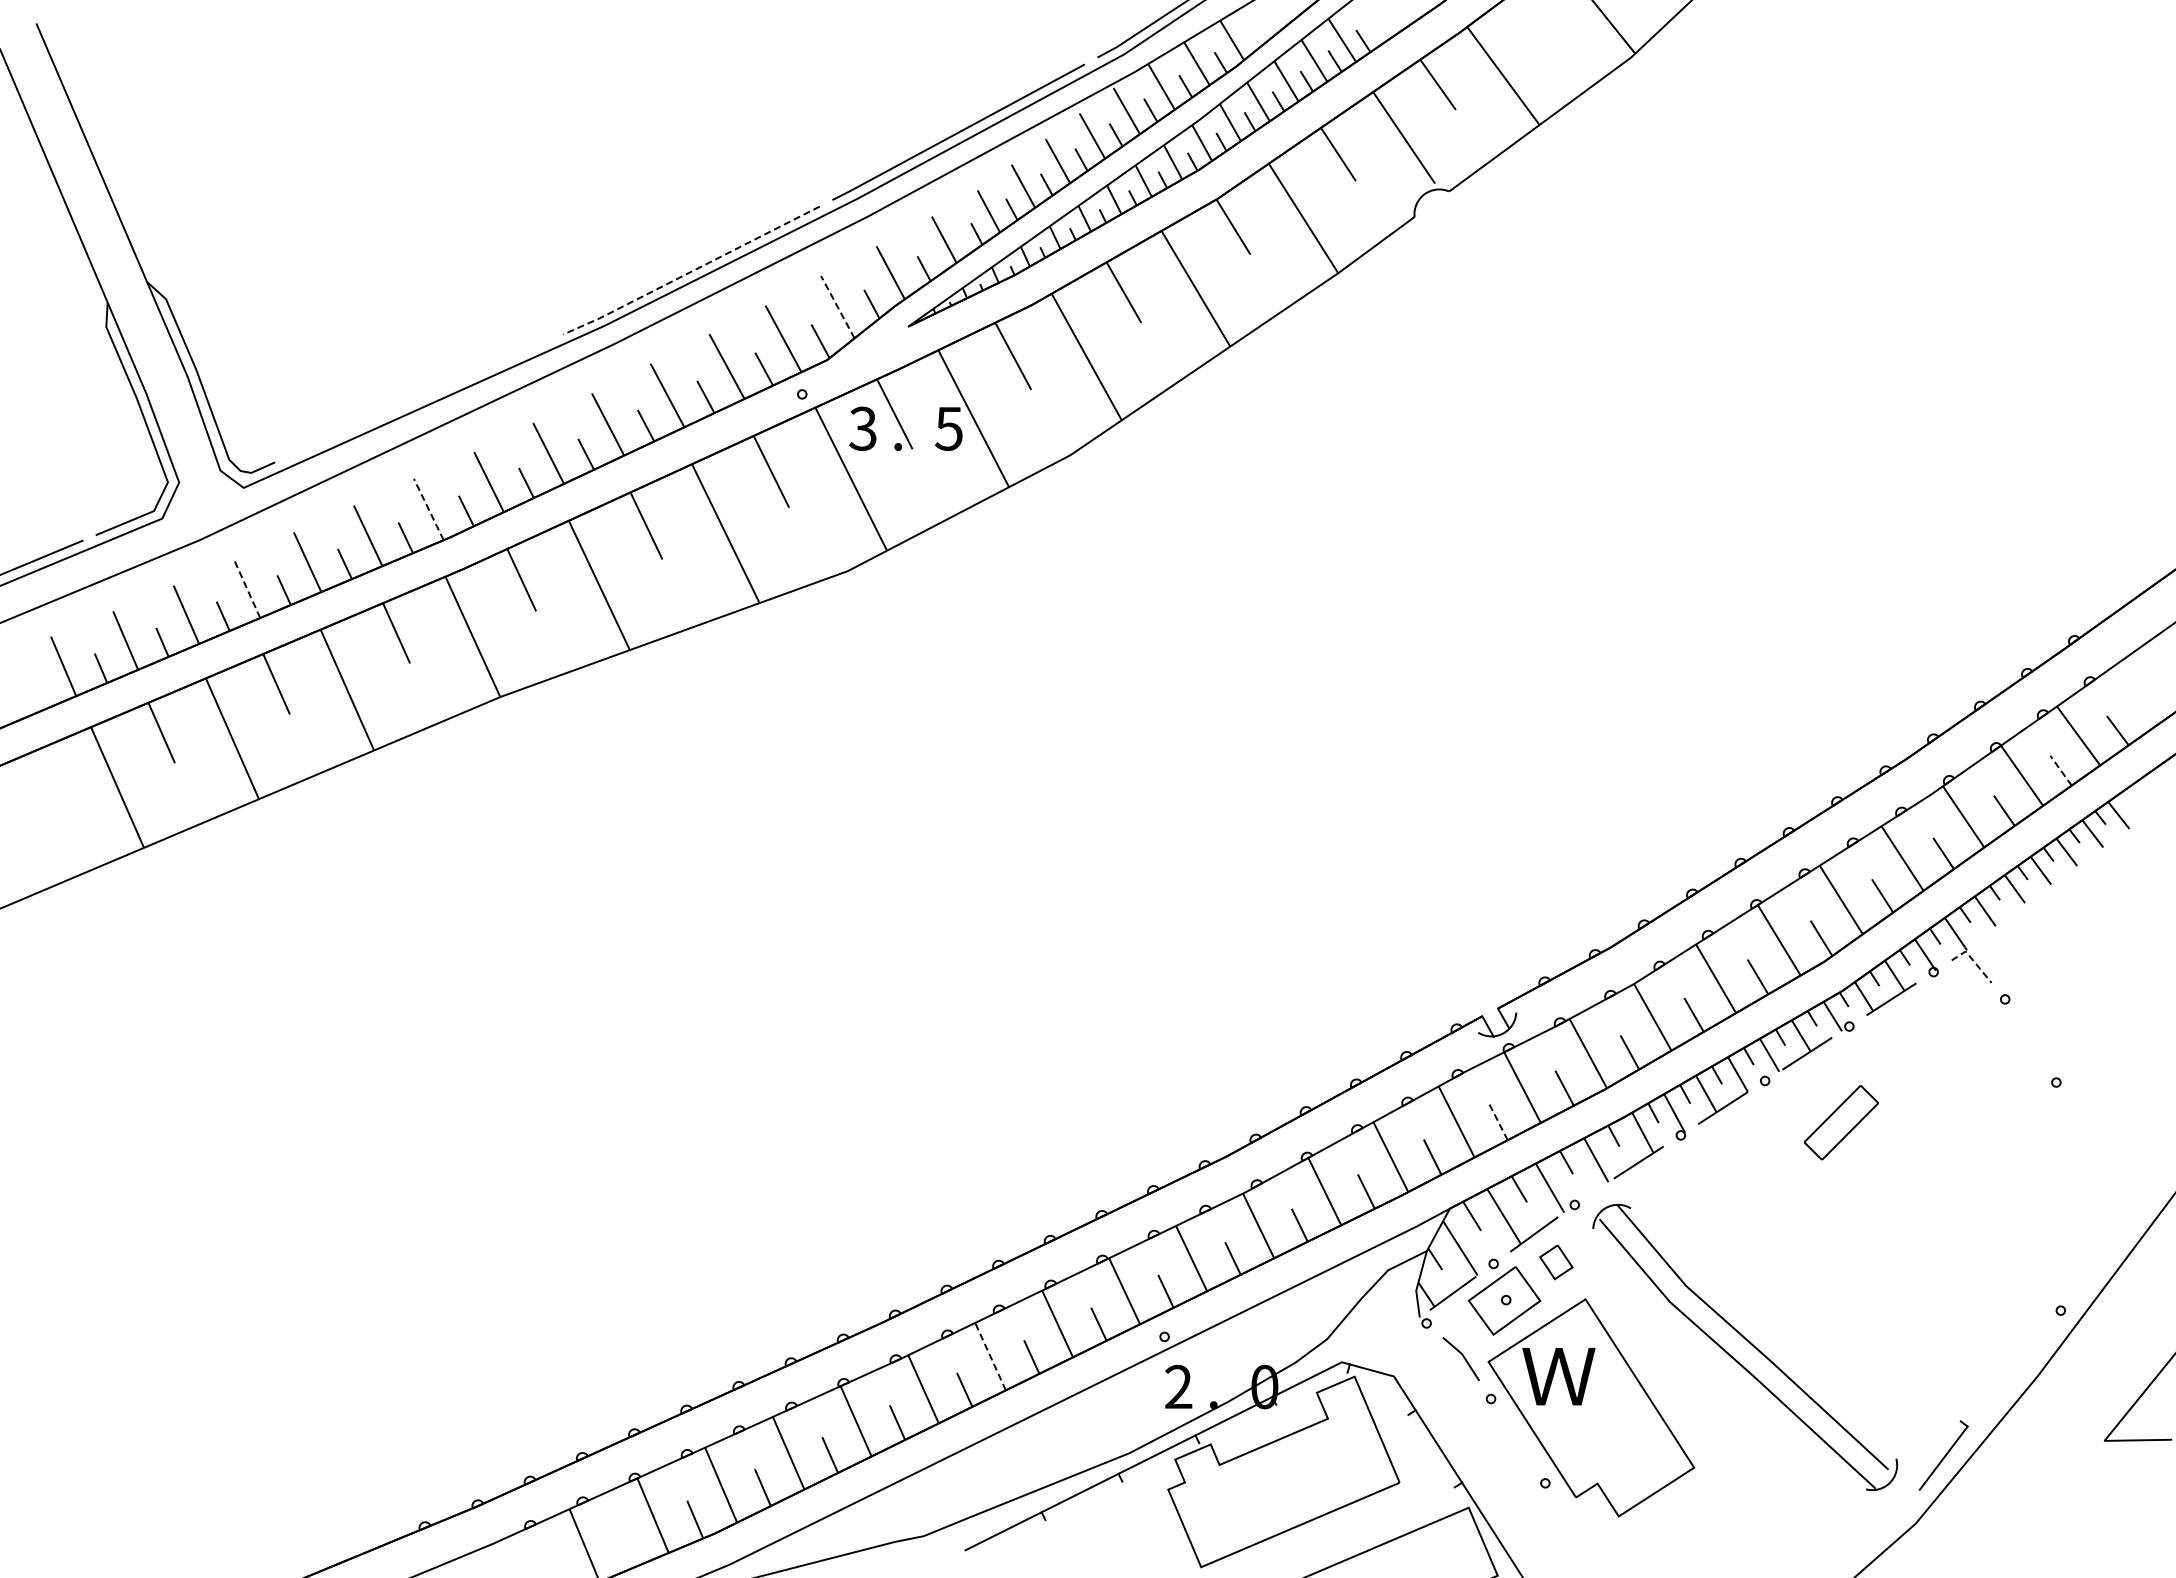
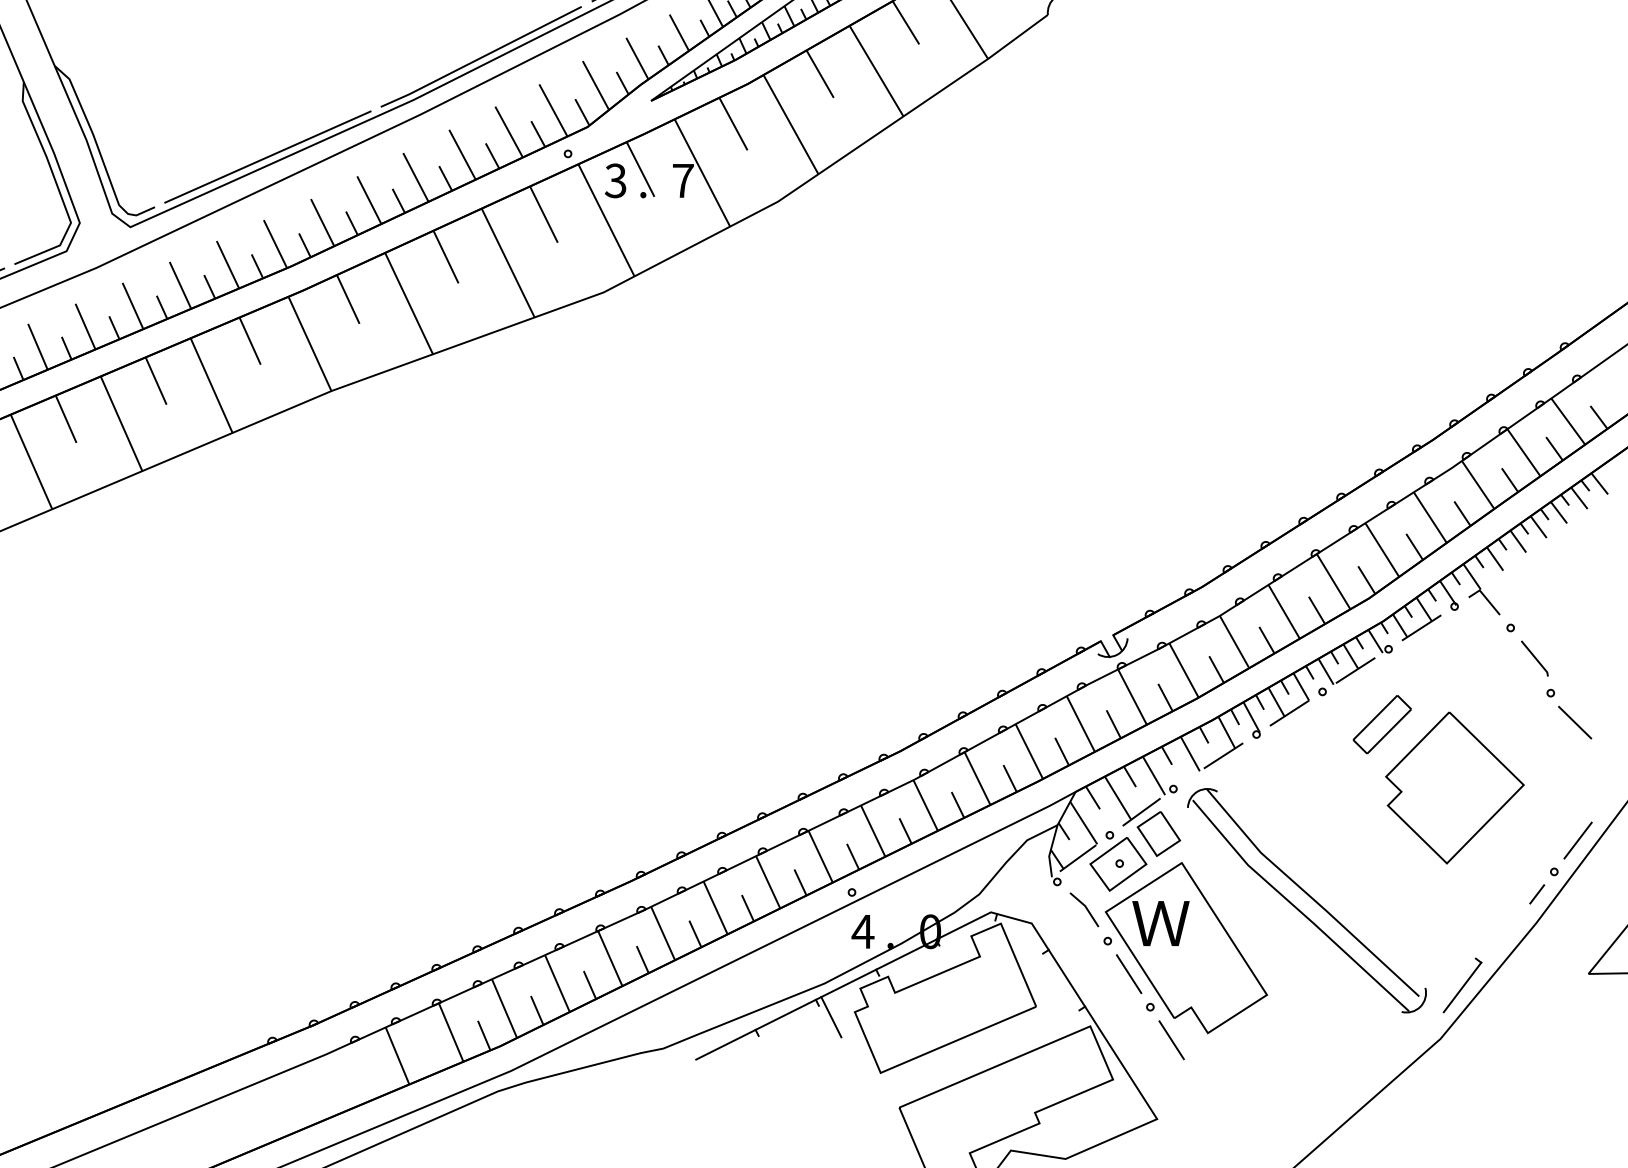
line: (691, 271) -> (481, 57), dashed -> solid
line: (837, 306) -> (595, 85), dashed -> solid
line: (419, 398) -> (268, 157), added
text: (948, 429) -> (682, 181), 5 -> 7
line: (428, 509) -> (275, 244), dashed -> solid
line: (246, 588) -> (132, 306), dashed -> solid
line: (2060, 770) -> (1554, 448), dashed -> solid
line: (1973, 960) -> (1485, 597), dashed -> solid
line: (2035, 1037) -> (1534, 657), added
line: (2086, 1120) -> (1574, 722), added
line: (1498, 1121) -> (1113, 723), dashed -> solid
part: (1933, 1203) -> (1454, 787), added
part: (1556, 1262) -> (1159, 834), size x1.67
line: (2090, 1270) -> (1577, 840), added
line: (2038, 1338) -> (1536, 893), added
line: (990, 1356) -> (715, 907), dashed -> solid
text: (1178, 1386) -> (862, 931), 2 -> 4
line: (1517, 1441) -> (1128, 974), added
line: (1138, 1495) -> (831, 1016), added
line: (1572, 1525) -> (1171, 1040), added

